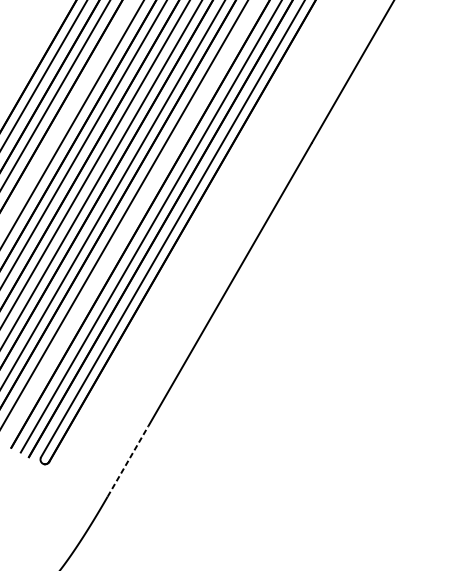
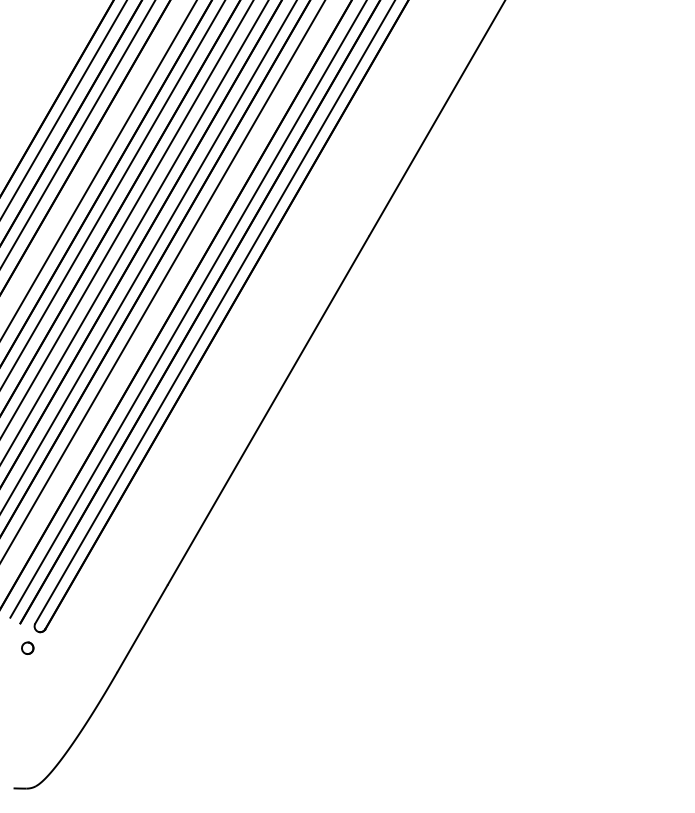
line: (128, 461) -> (142, 628), dashed -> solid
part: (34, 476) -> (27, 647), added

